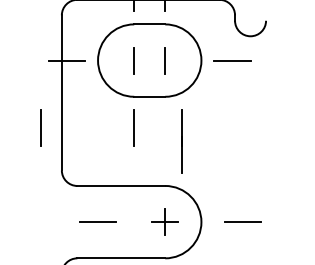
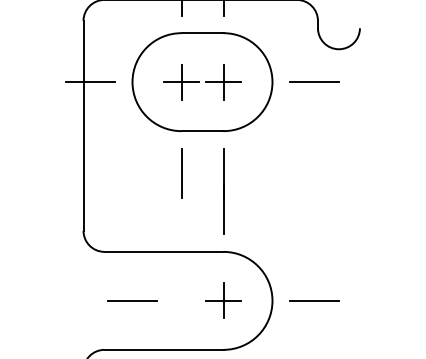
line: (134, 60) -> (181, 82), added
line: (165, 60) -> (223, 82), added
line: (41, 128) -> (55, 173), removed
line: (182, 141) -> (223, 191), moved
line: (242, 221) -> (314, 300), moved

